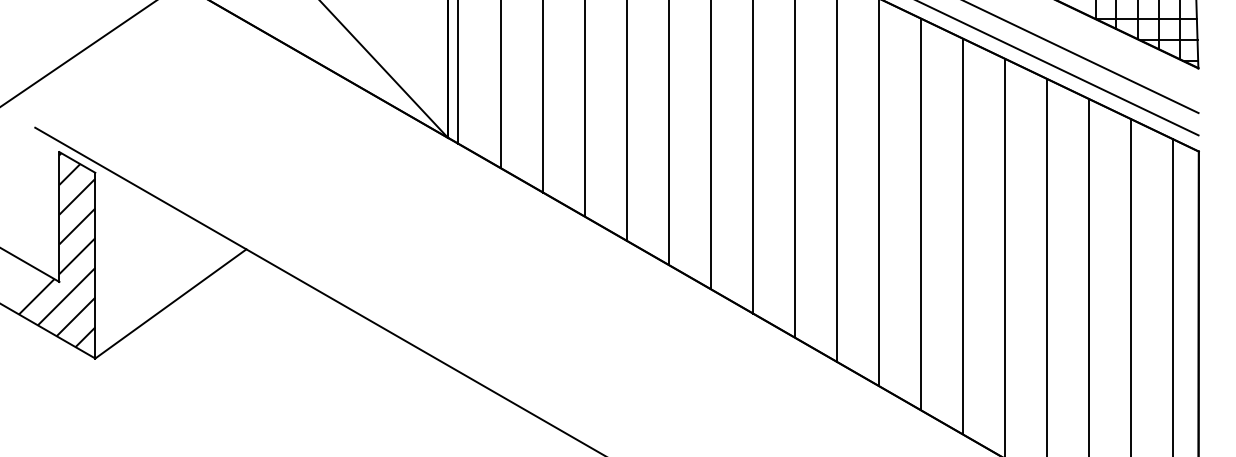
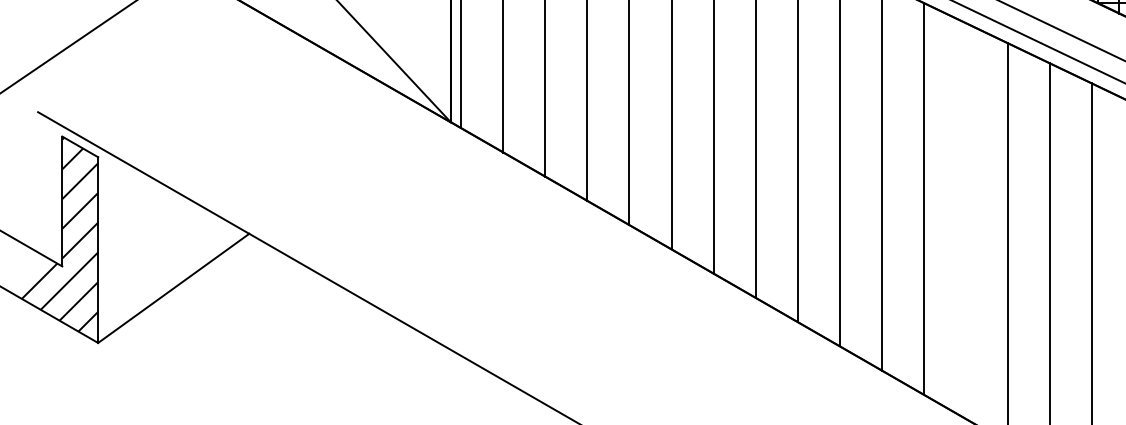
line: (962, 236) -> (965, 220), removed

